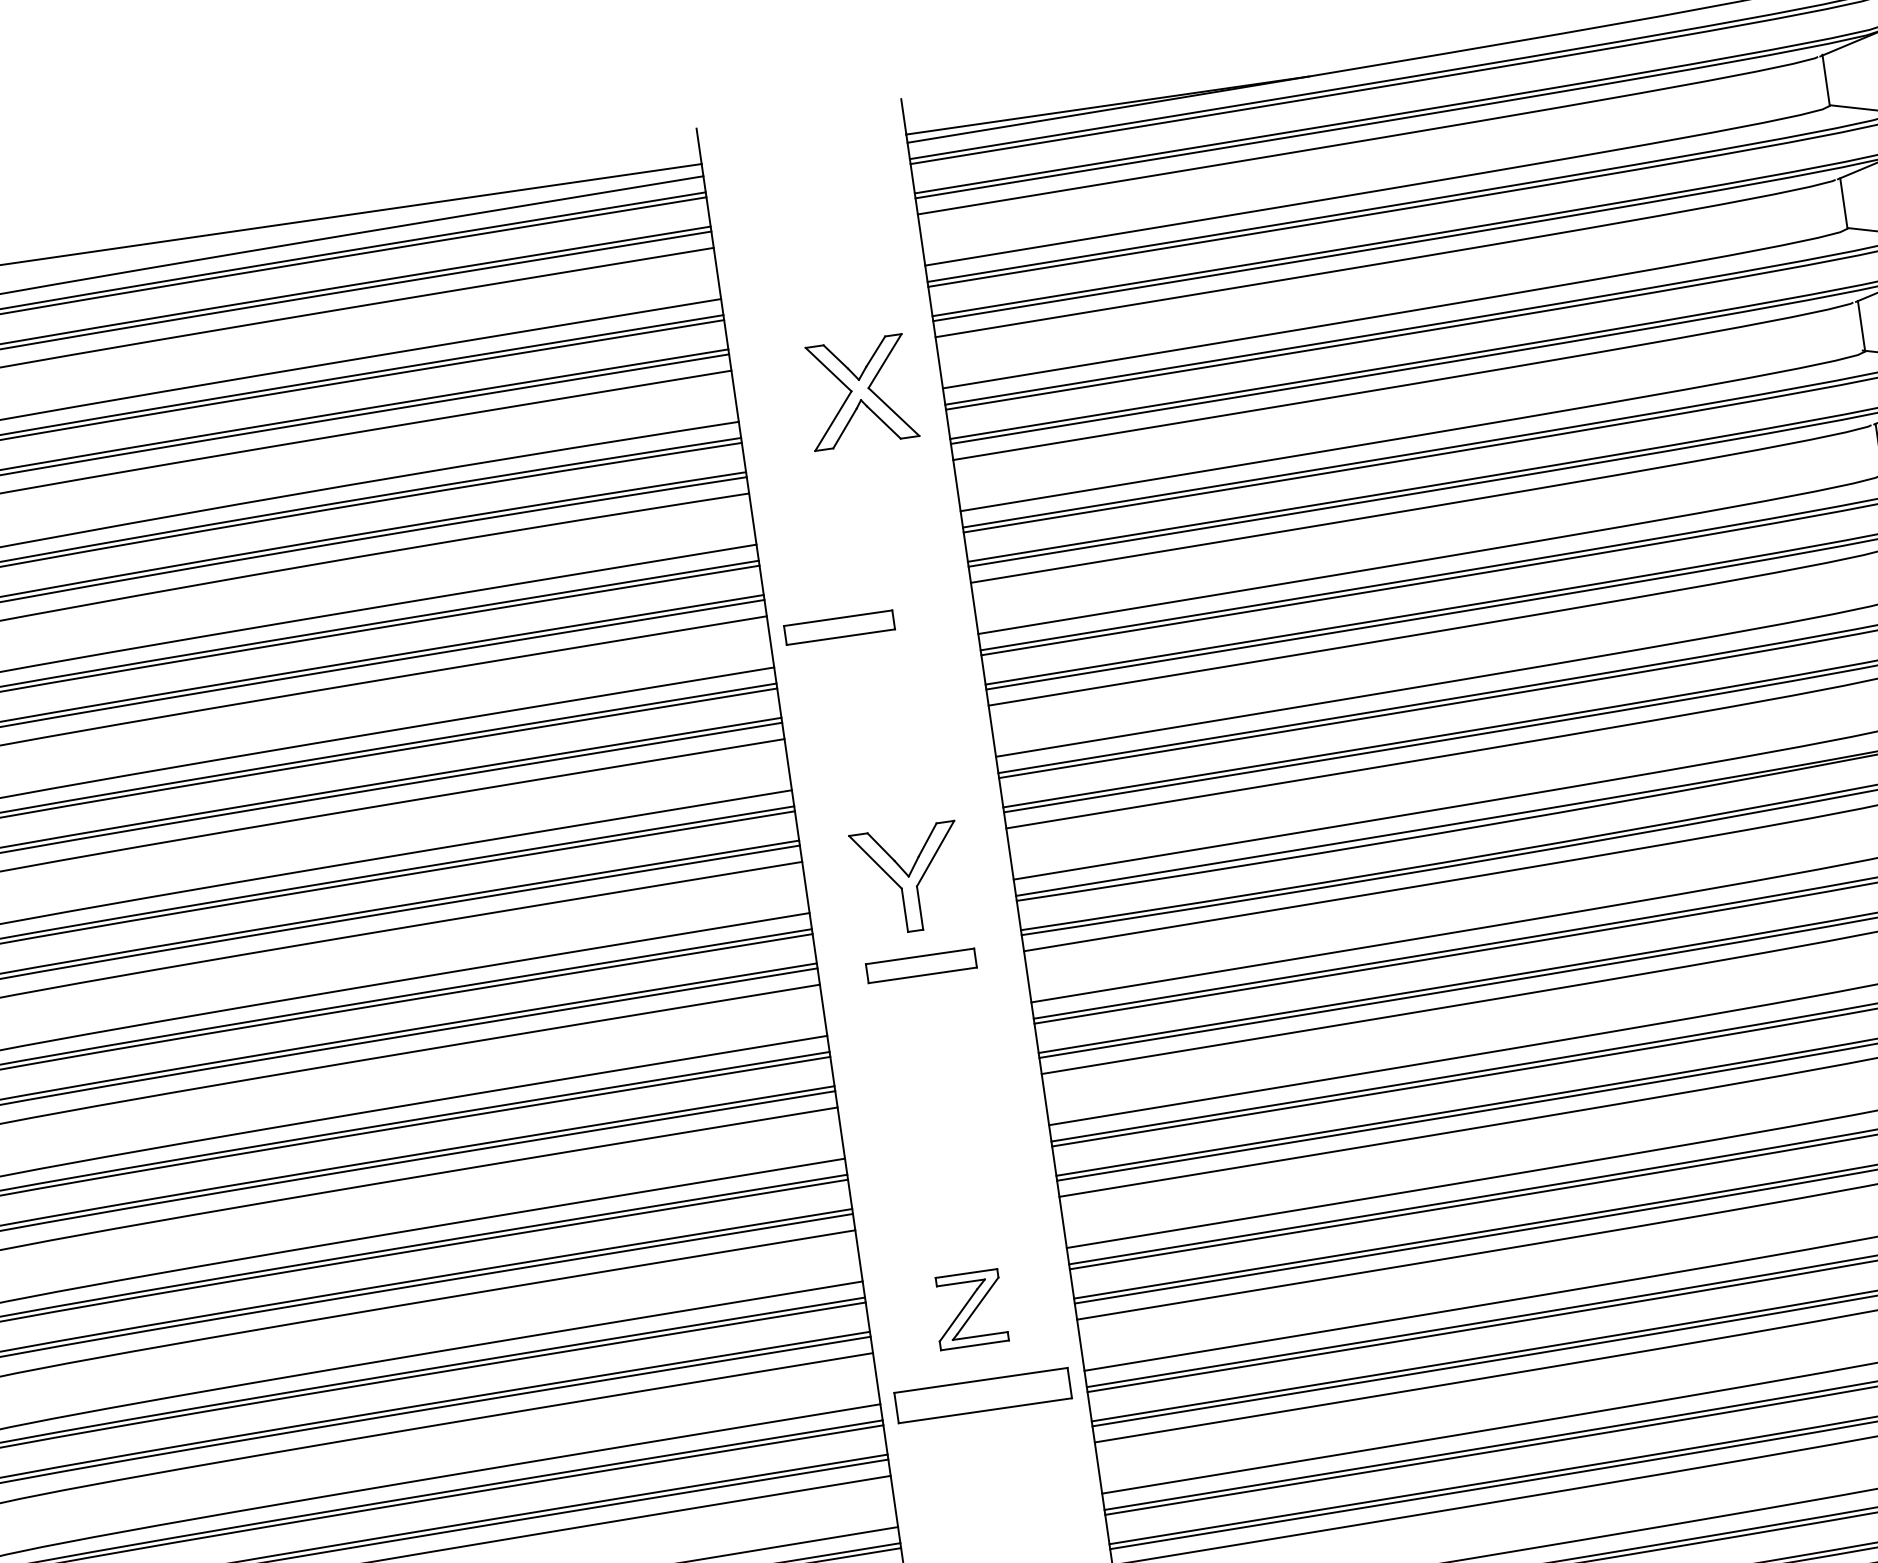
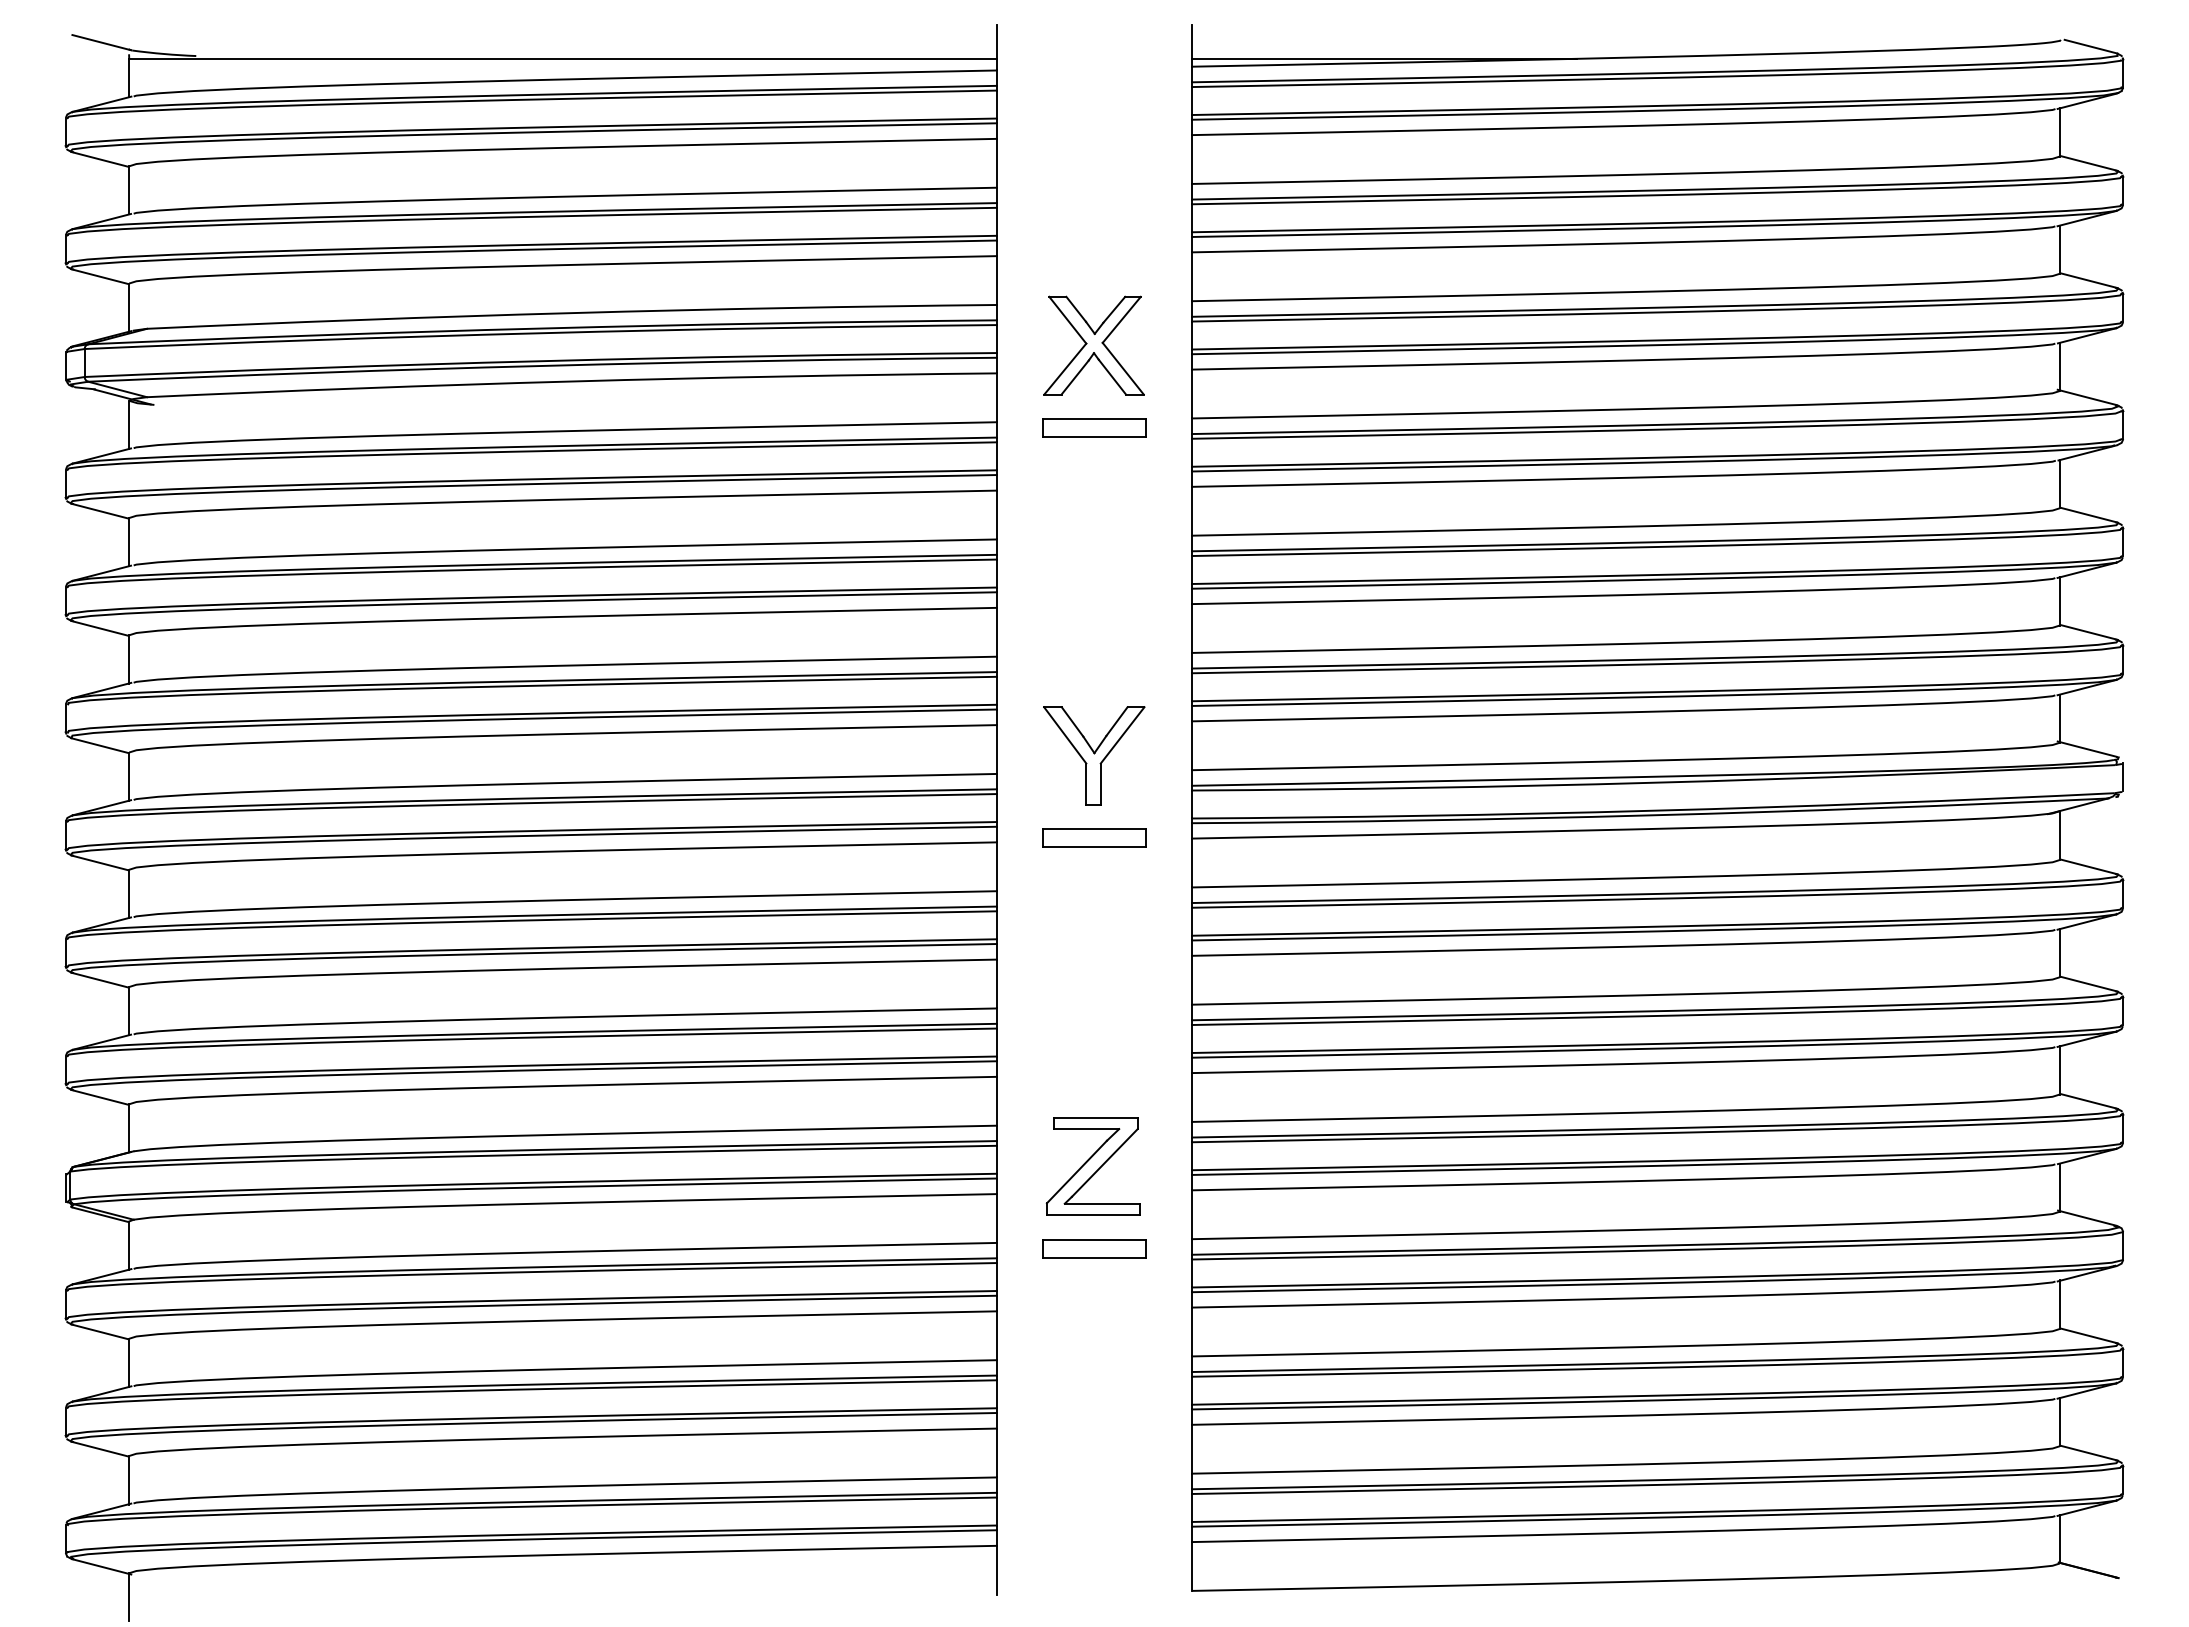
part: (859, 392) -> (1093, 345), moved
part: (839, 627) -> (1094, 427), moved
part: (969, 1309) -> (1092, 1166), size x1.43
part: (983, 1395) -> (1094, 1248), size x0.62

